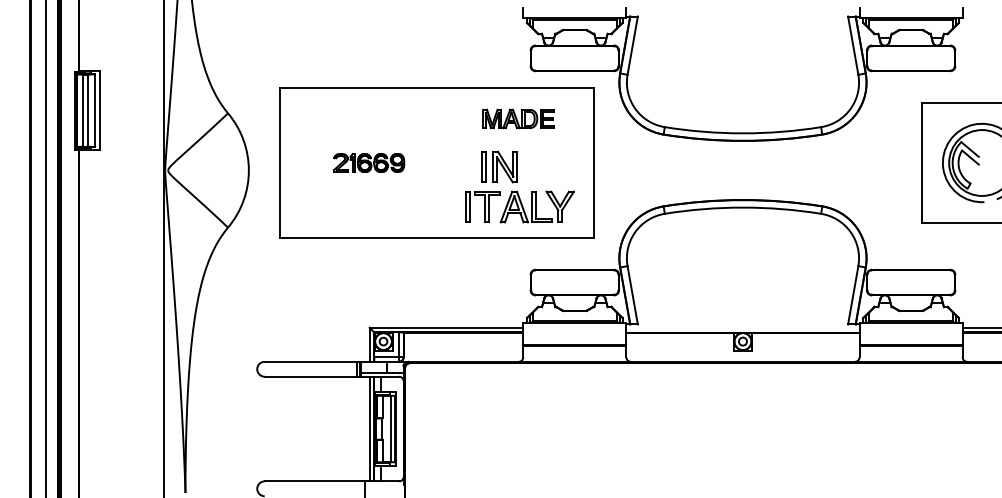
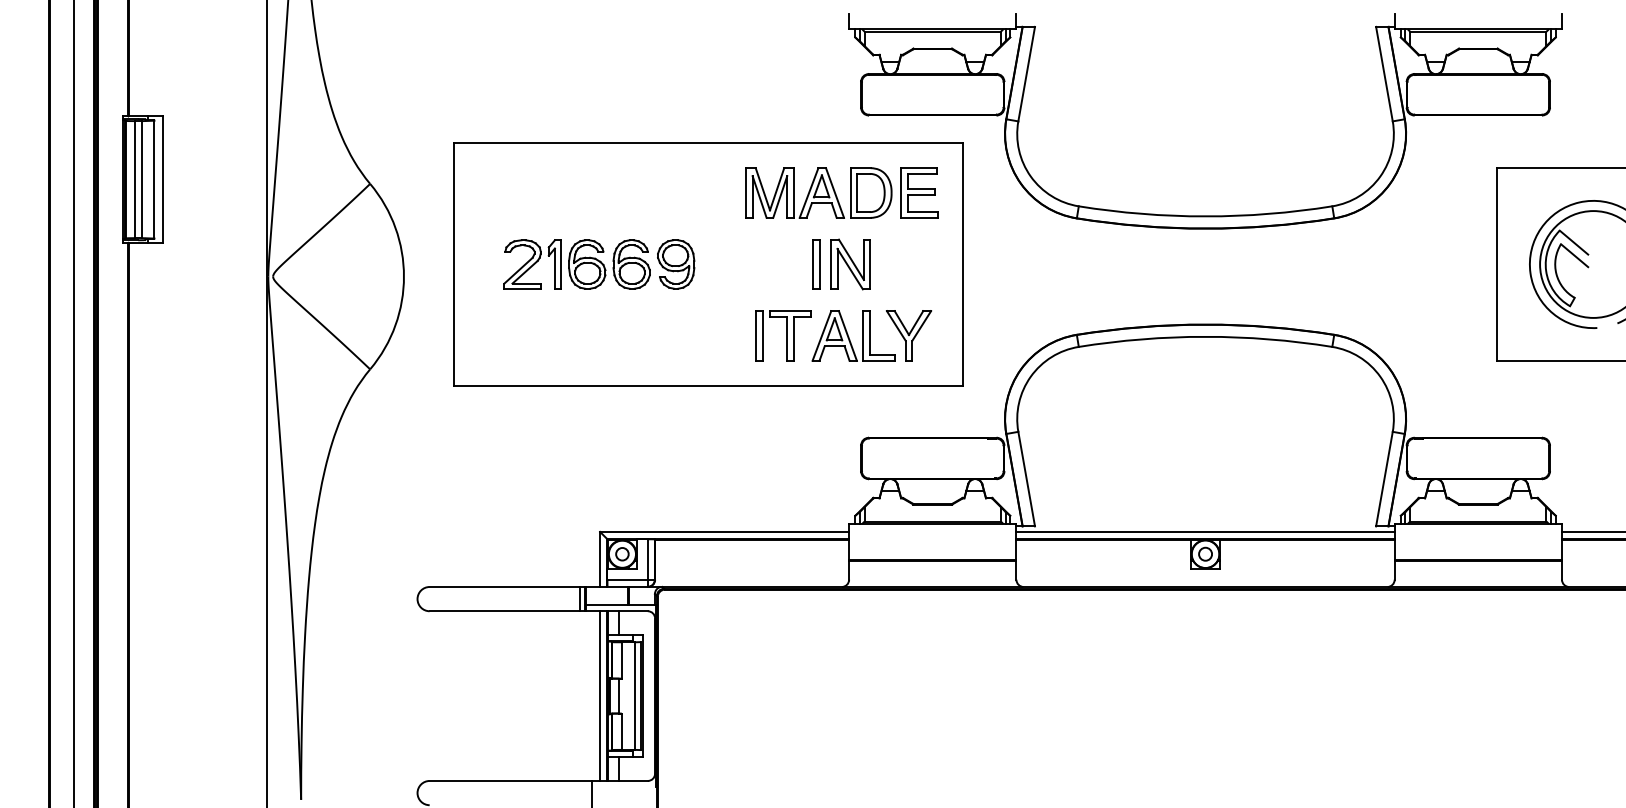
part: (518, 118) -> (841, 192), size x1.67
part: (368, 162) -> (598, 263), size x1.67
part: (499, 166) -> (841, 263), moved
line: (742, 328) -> (1204, 532), added

